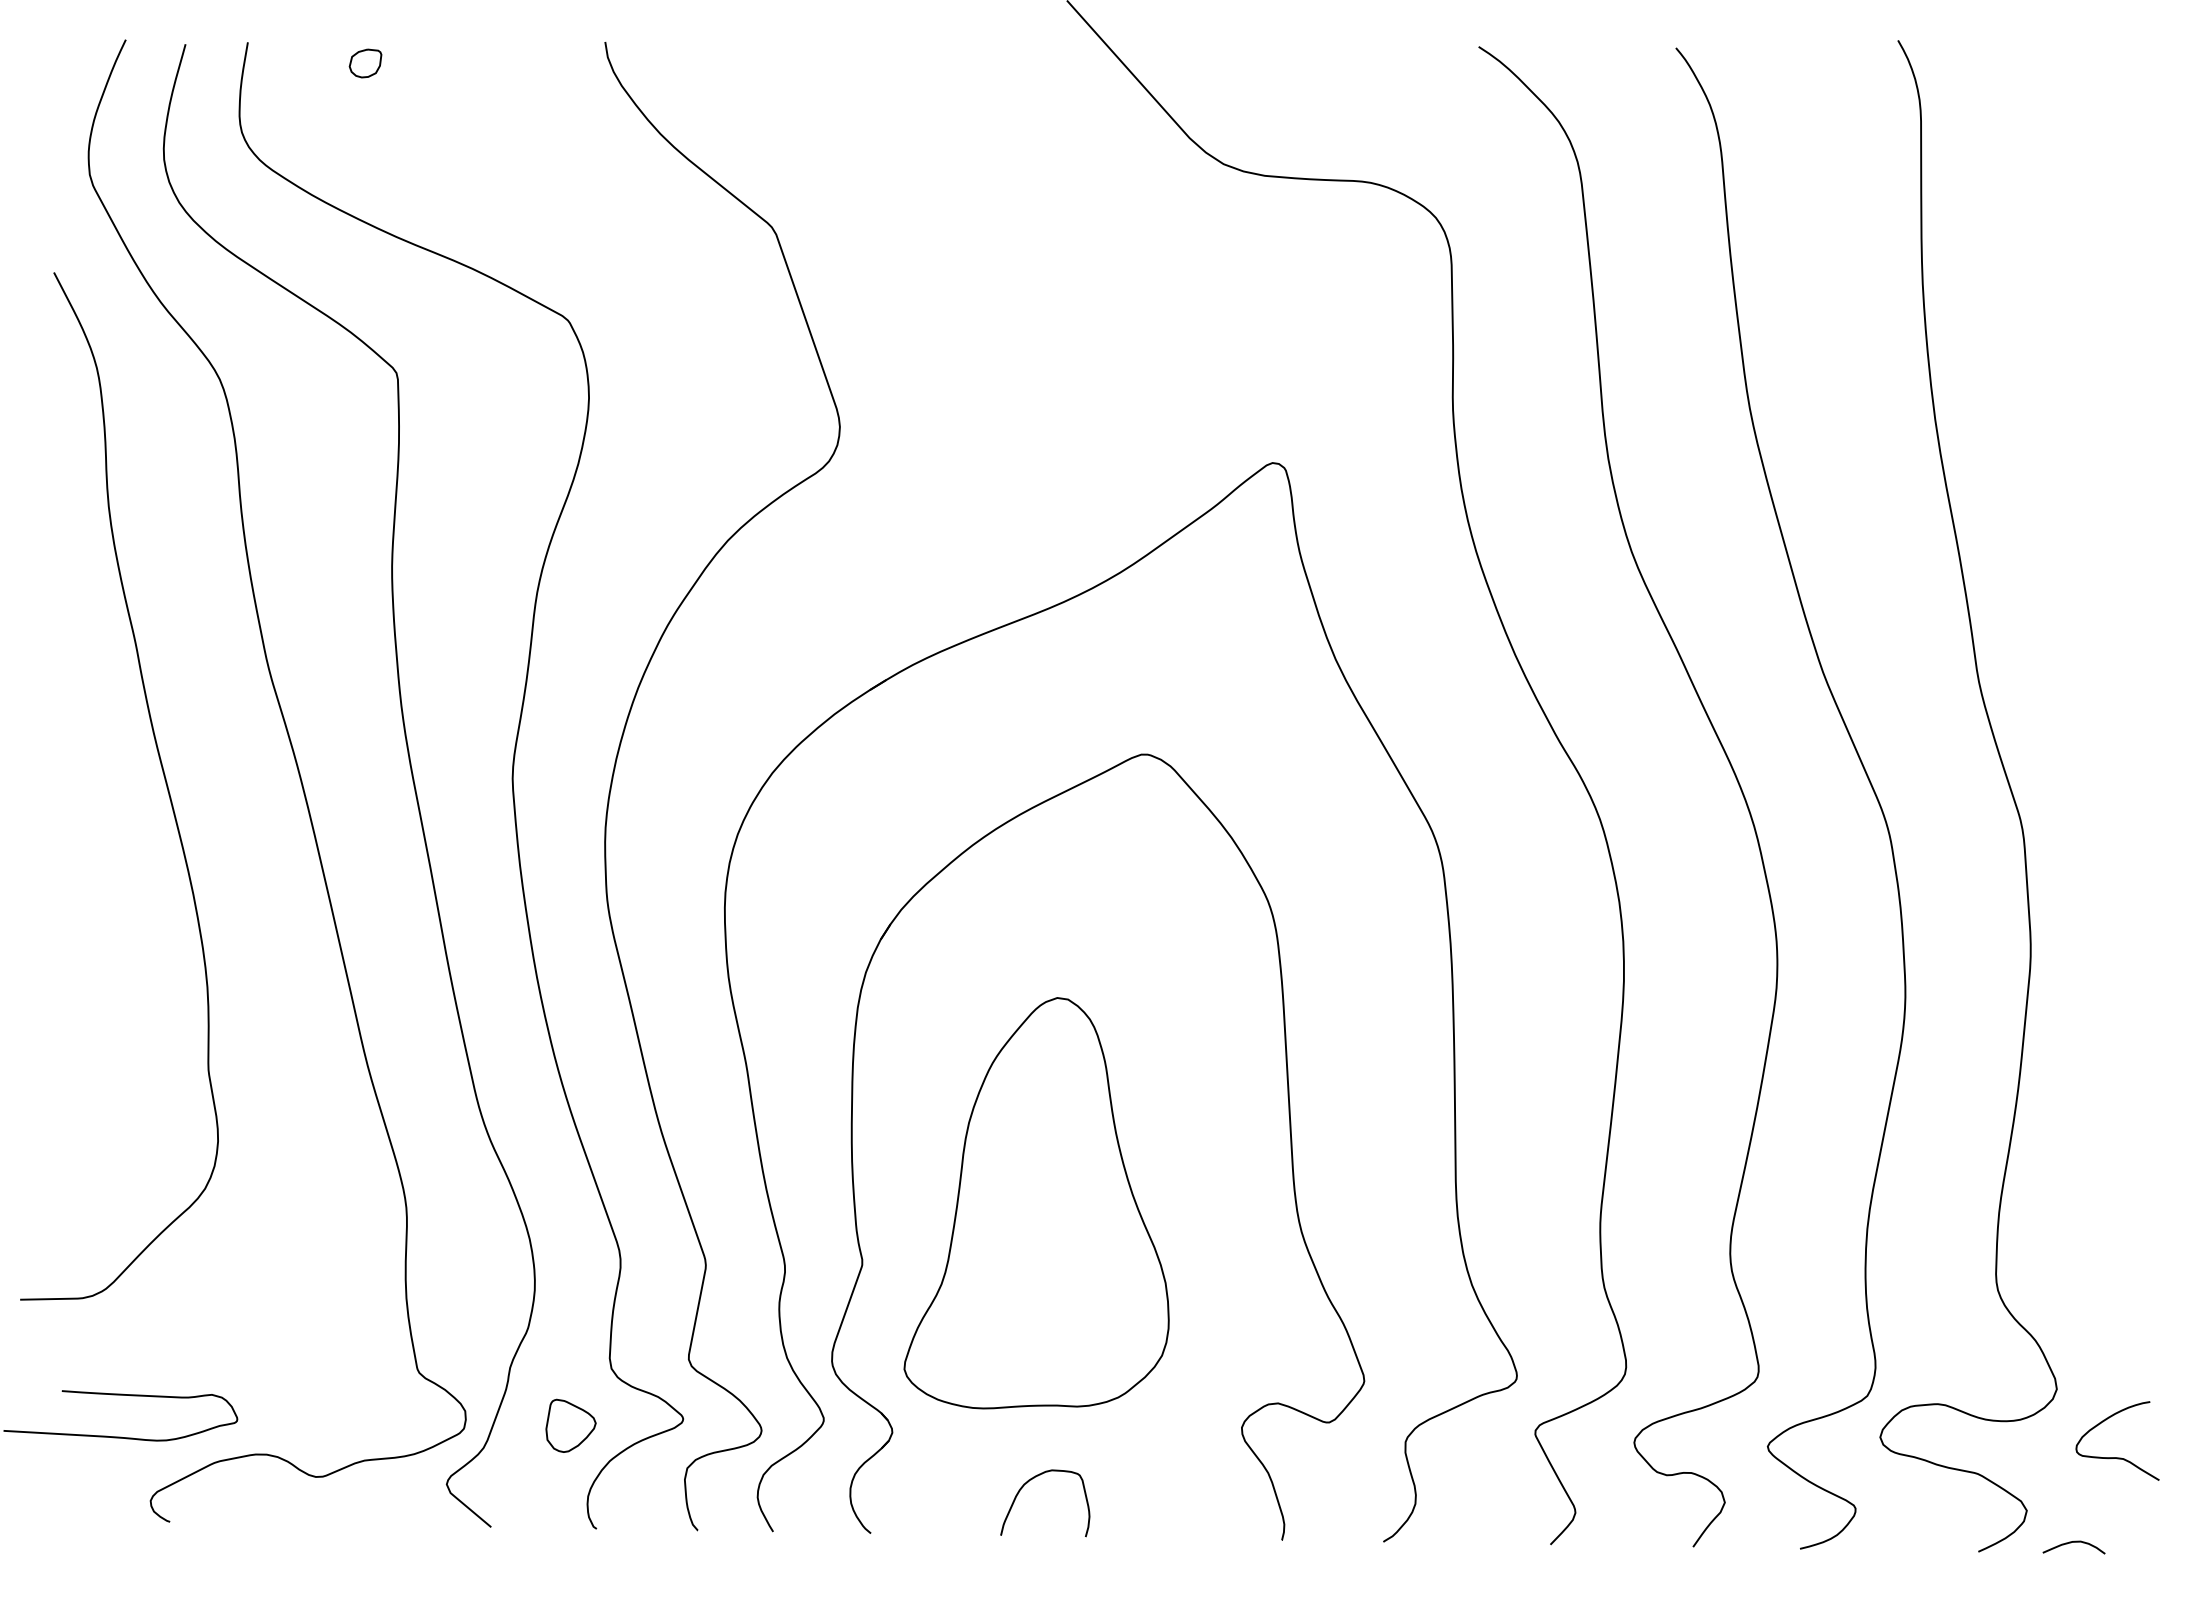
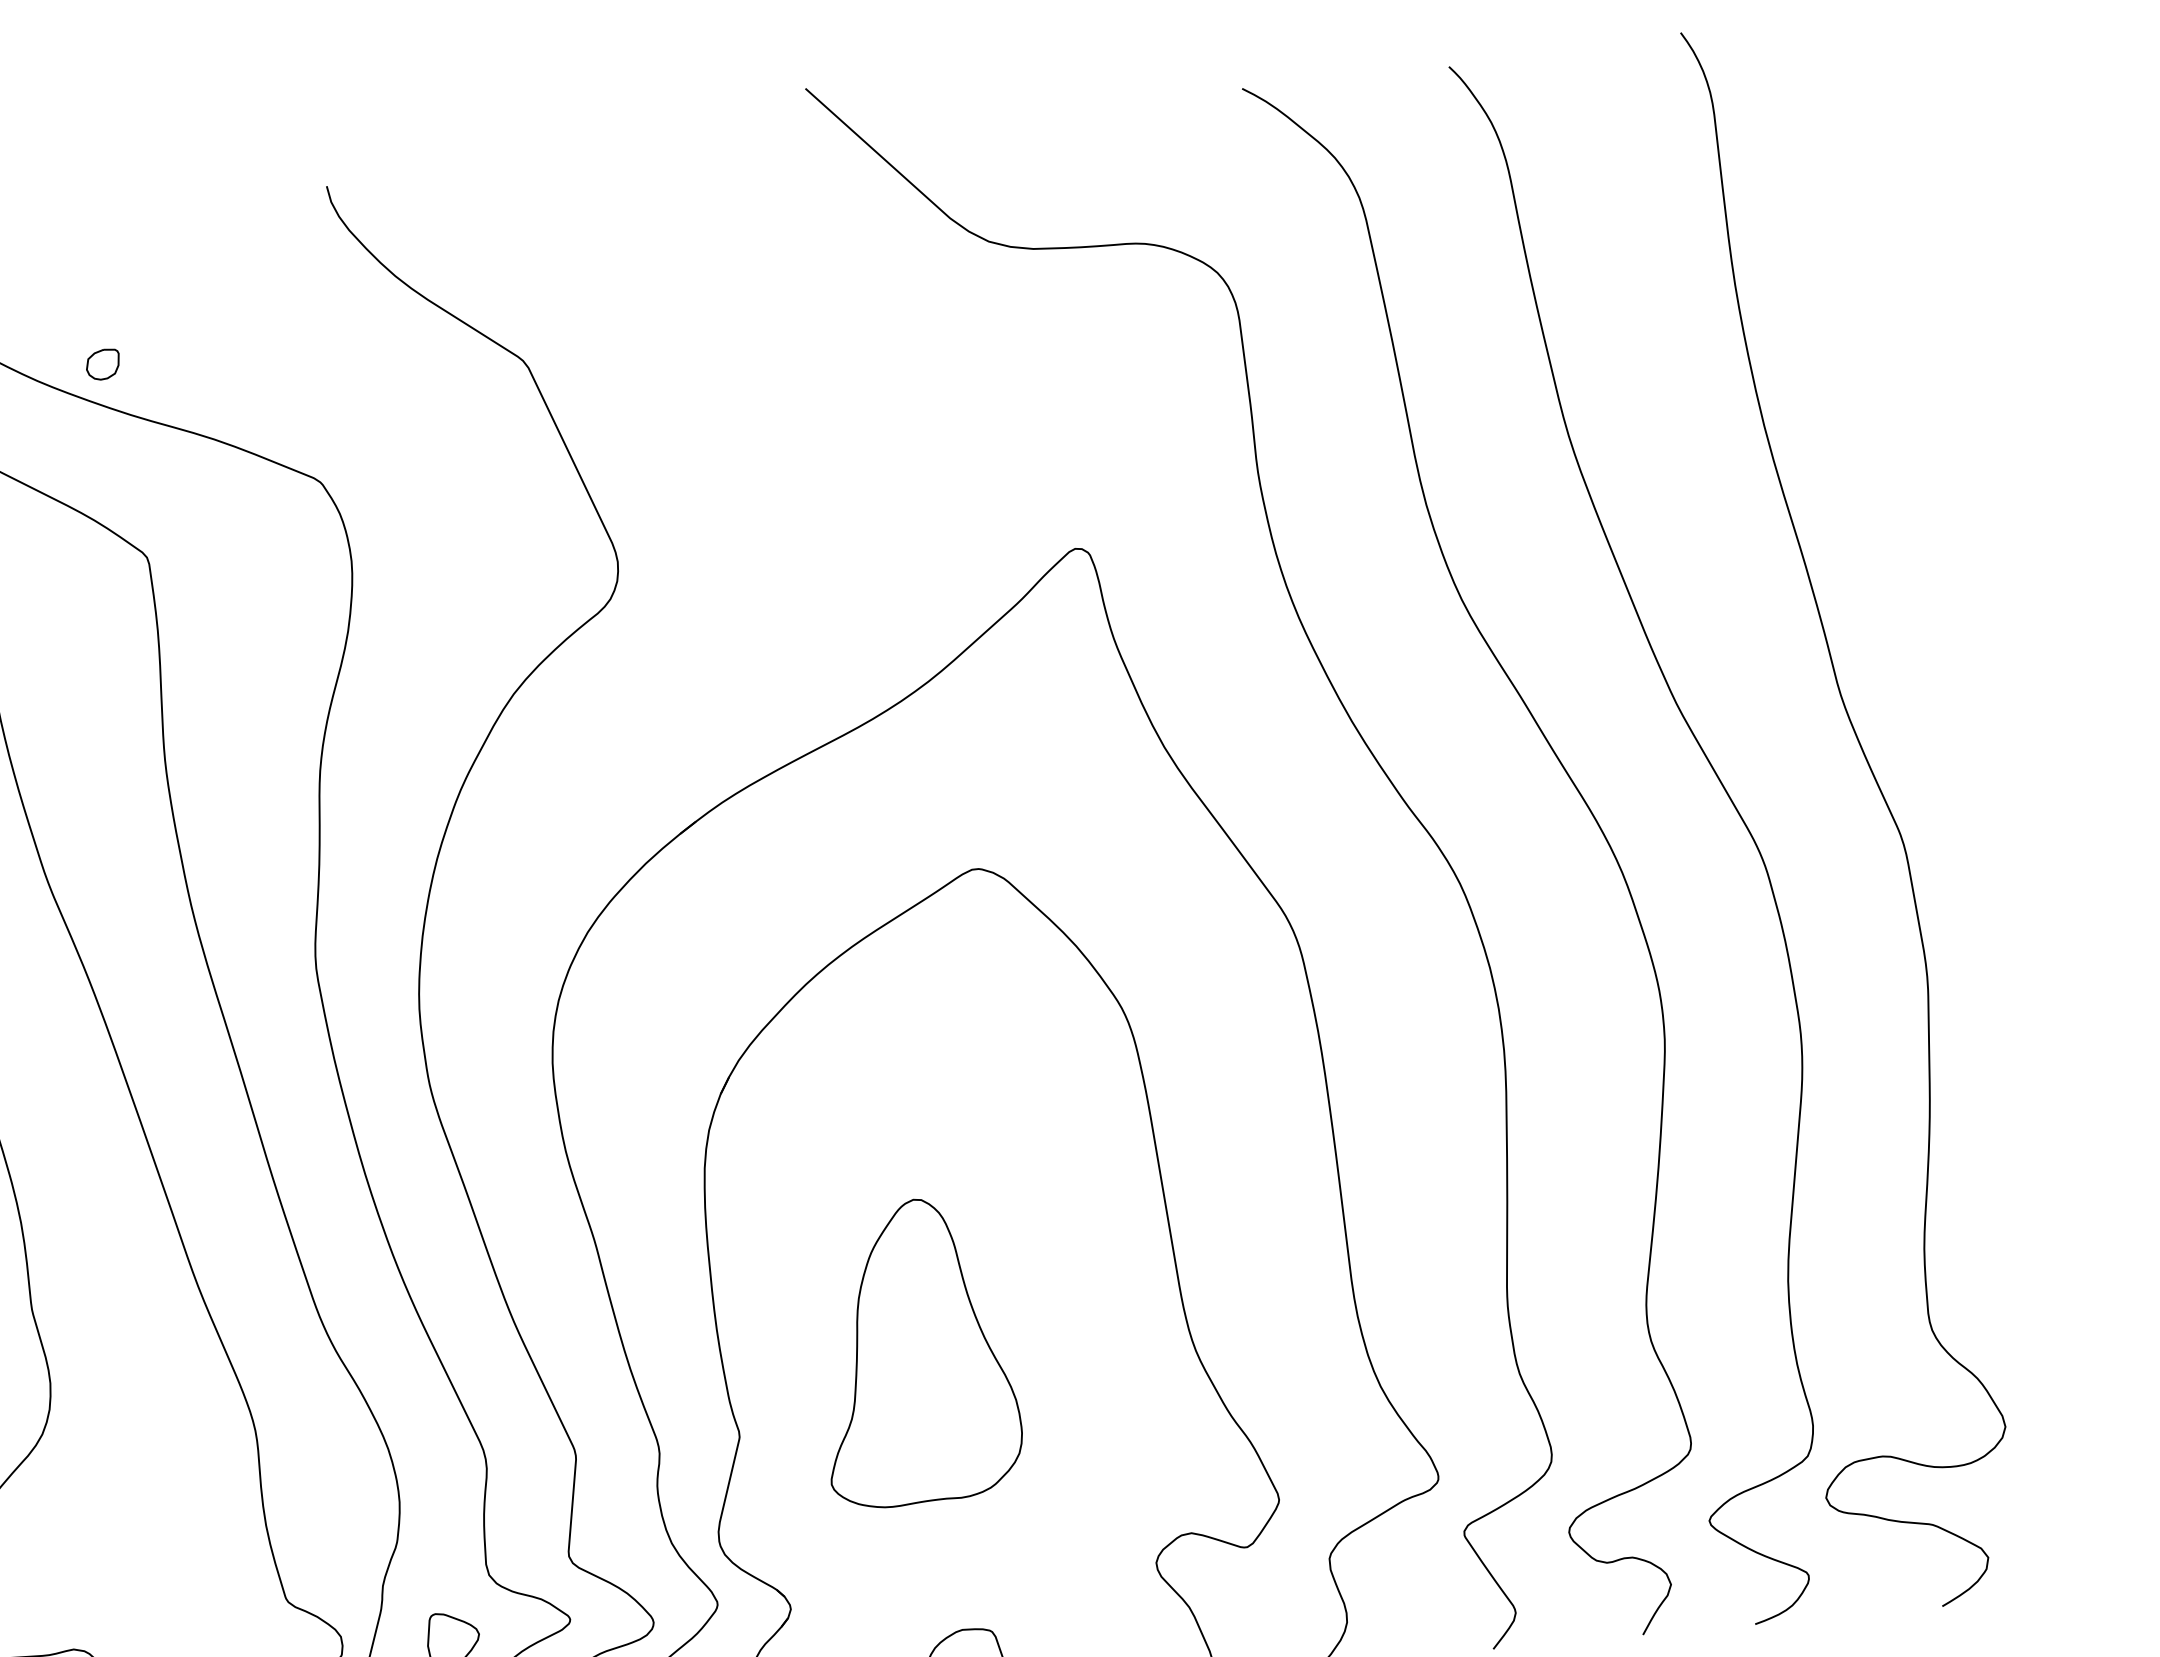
part: (365, 63) -> (103, 364), moved
part: (1036, 1203) -> (914, 1352), size x0.7
curve: (2117, 1457) -> (2077, 1491), removed
curve: (2071, 1543) -> (2038, 1586), removed

